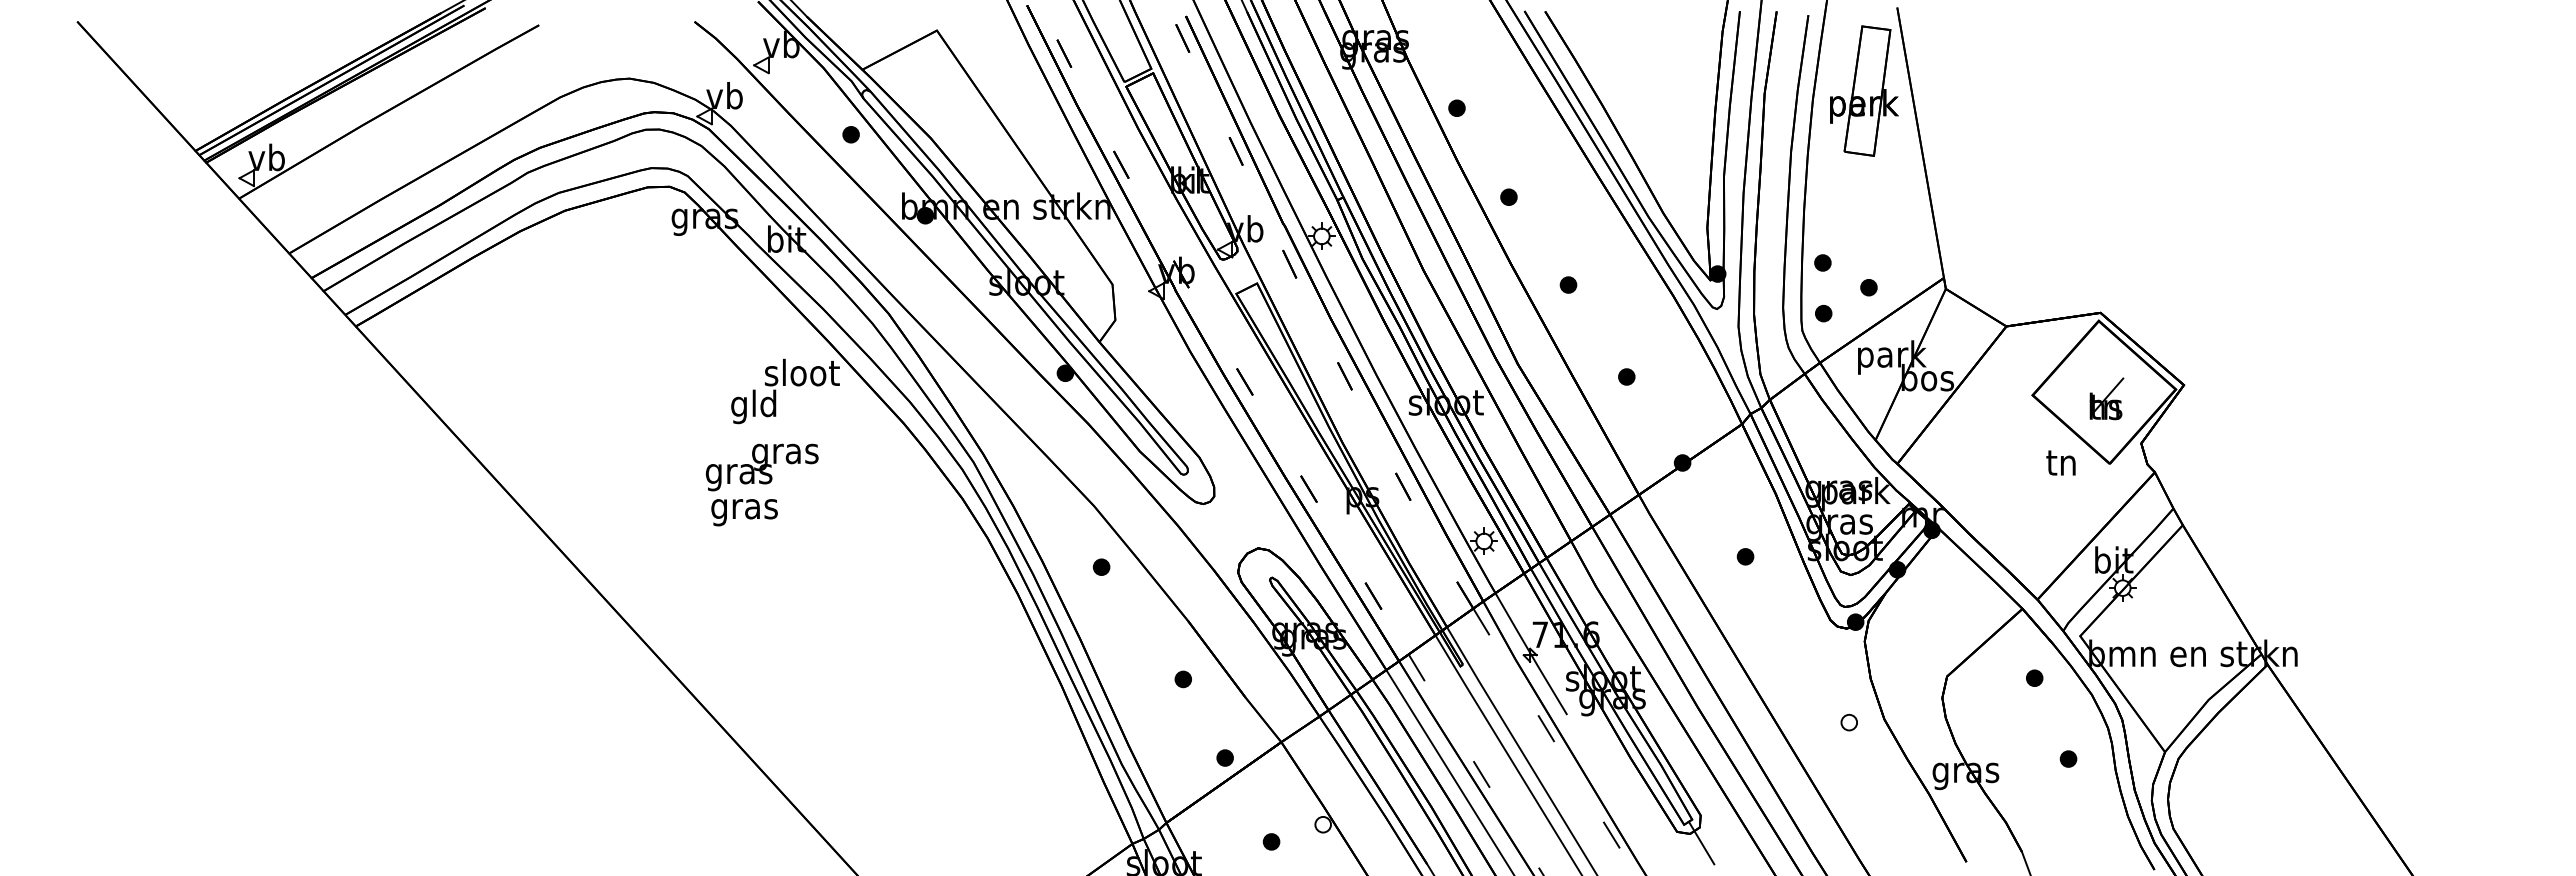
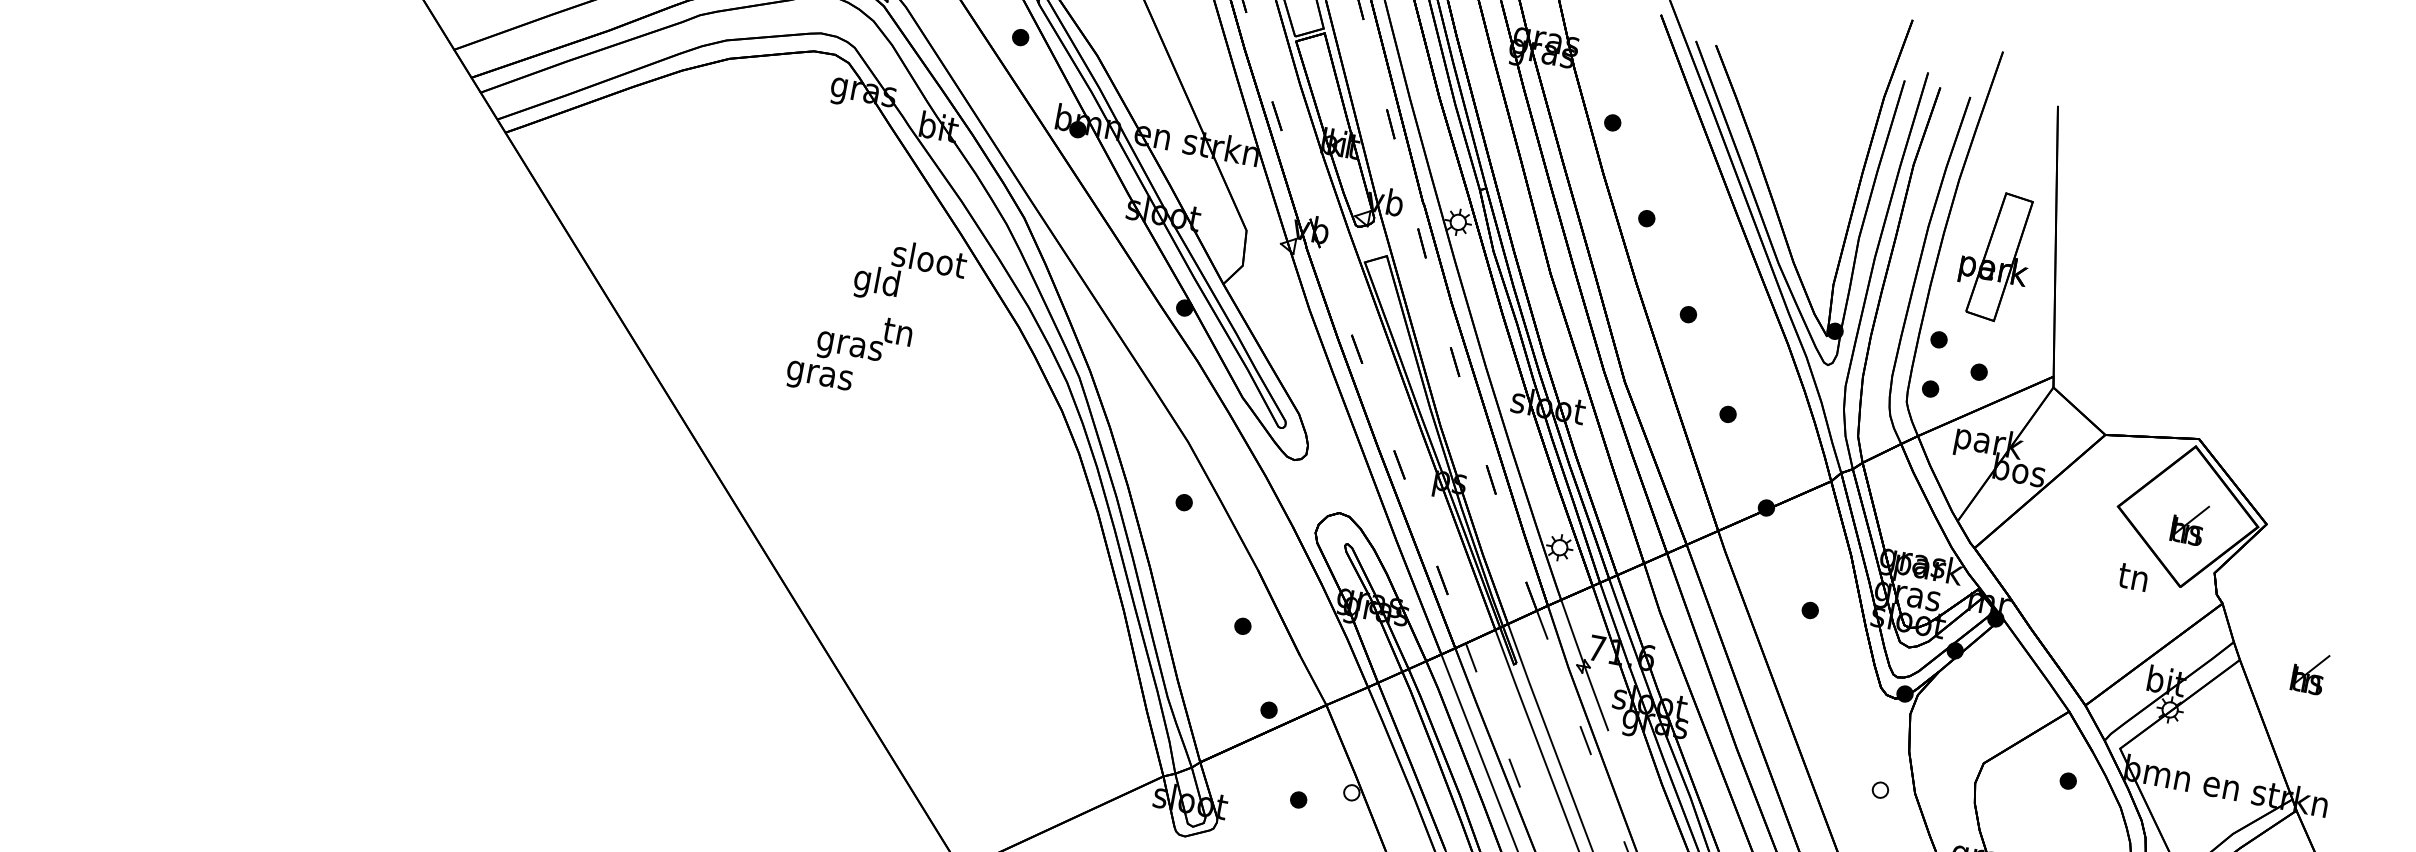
part: (1864, 90) -> (1996, 255), moved
text: (785, 454) -> (898, 335), gras -> tn
text: (744, 512) -> (819, 378), moved
part: (2254, 524) -> (2309, 672), added

